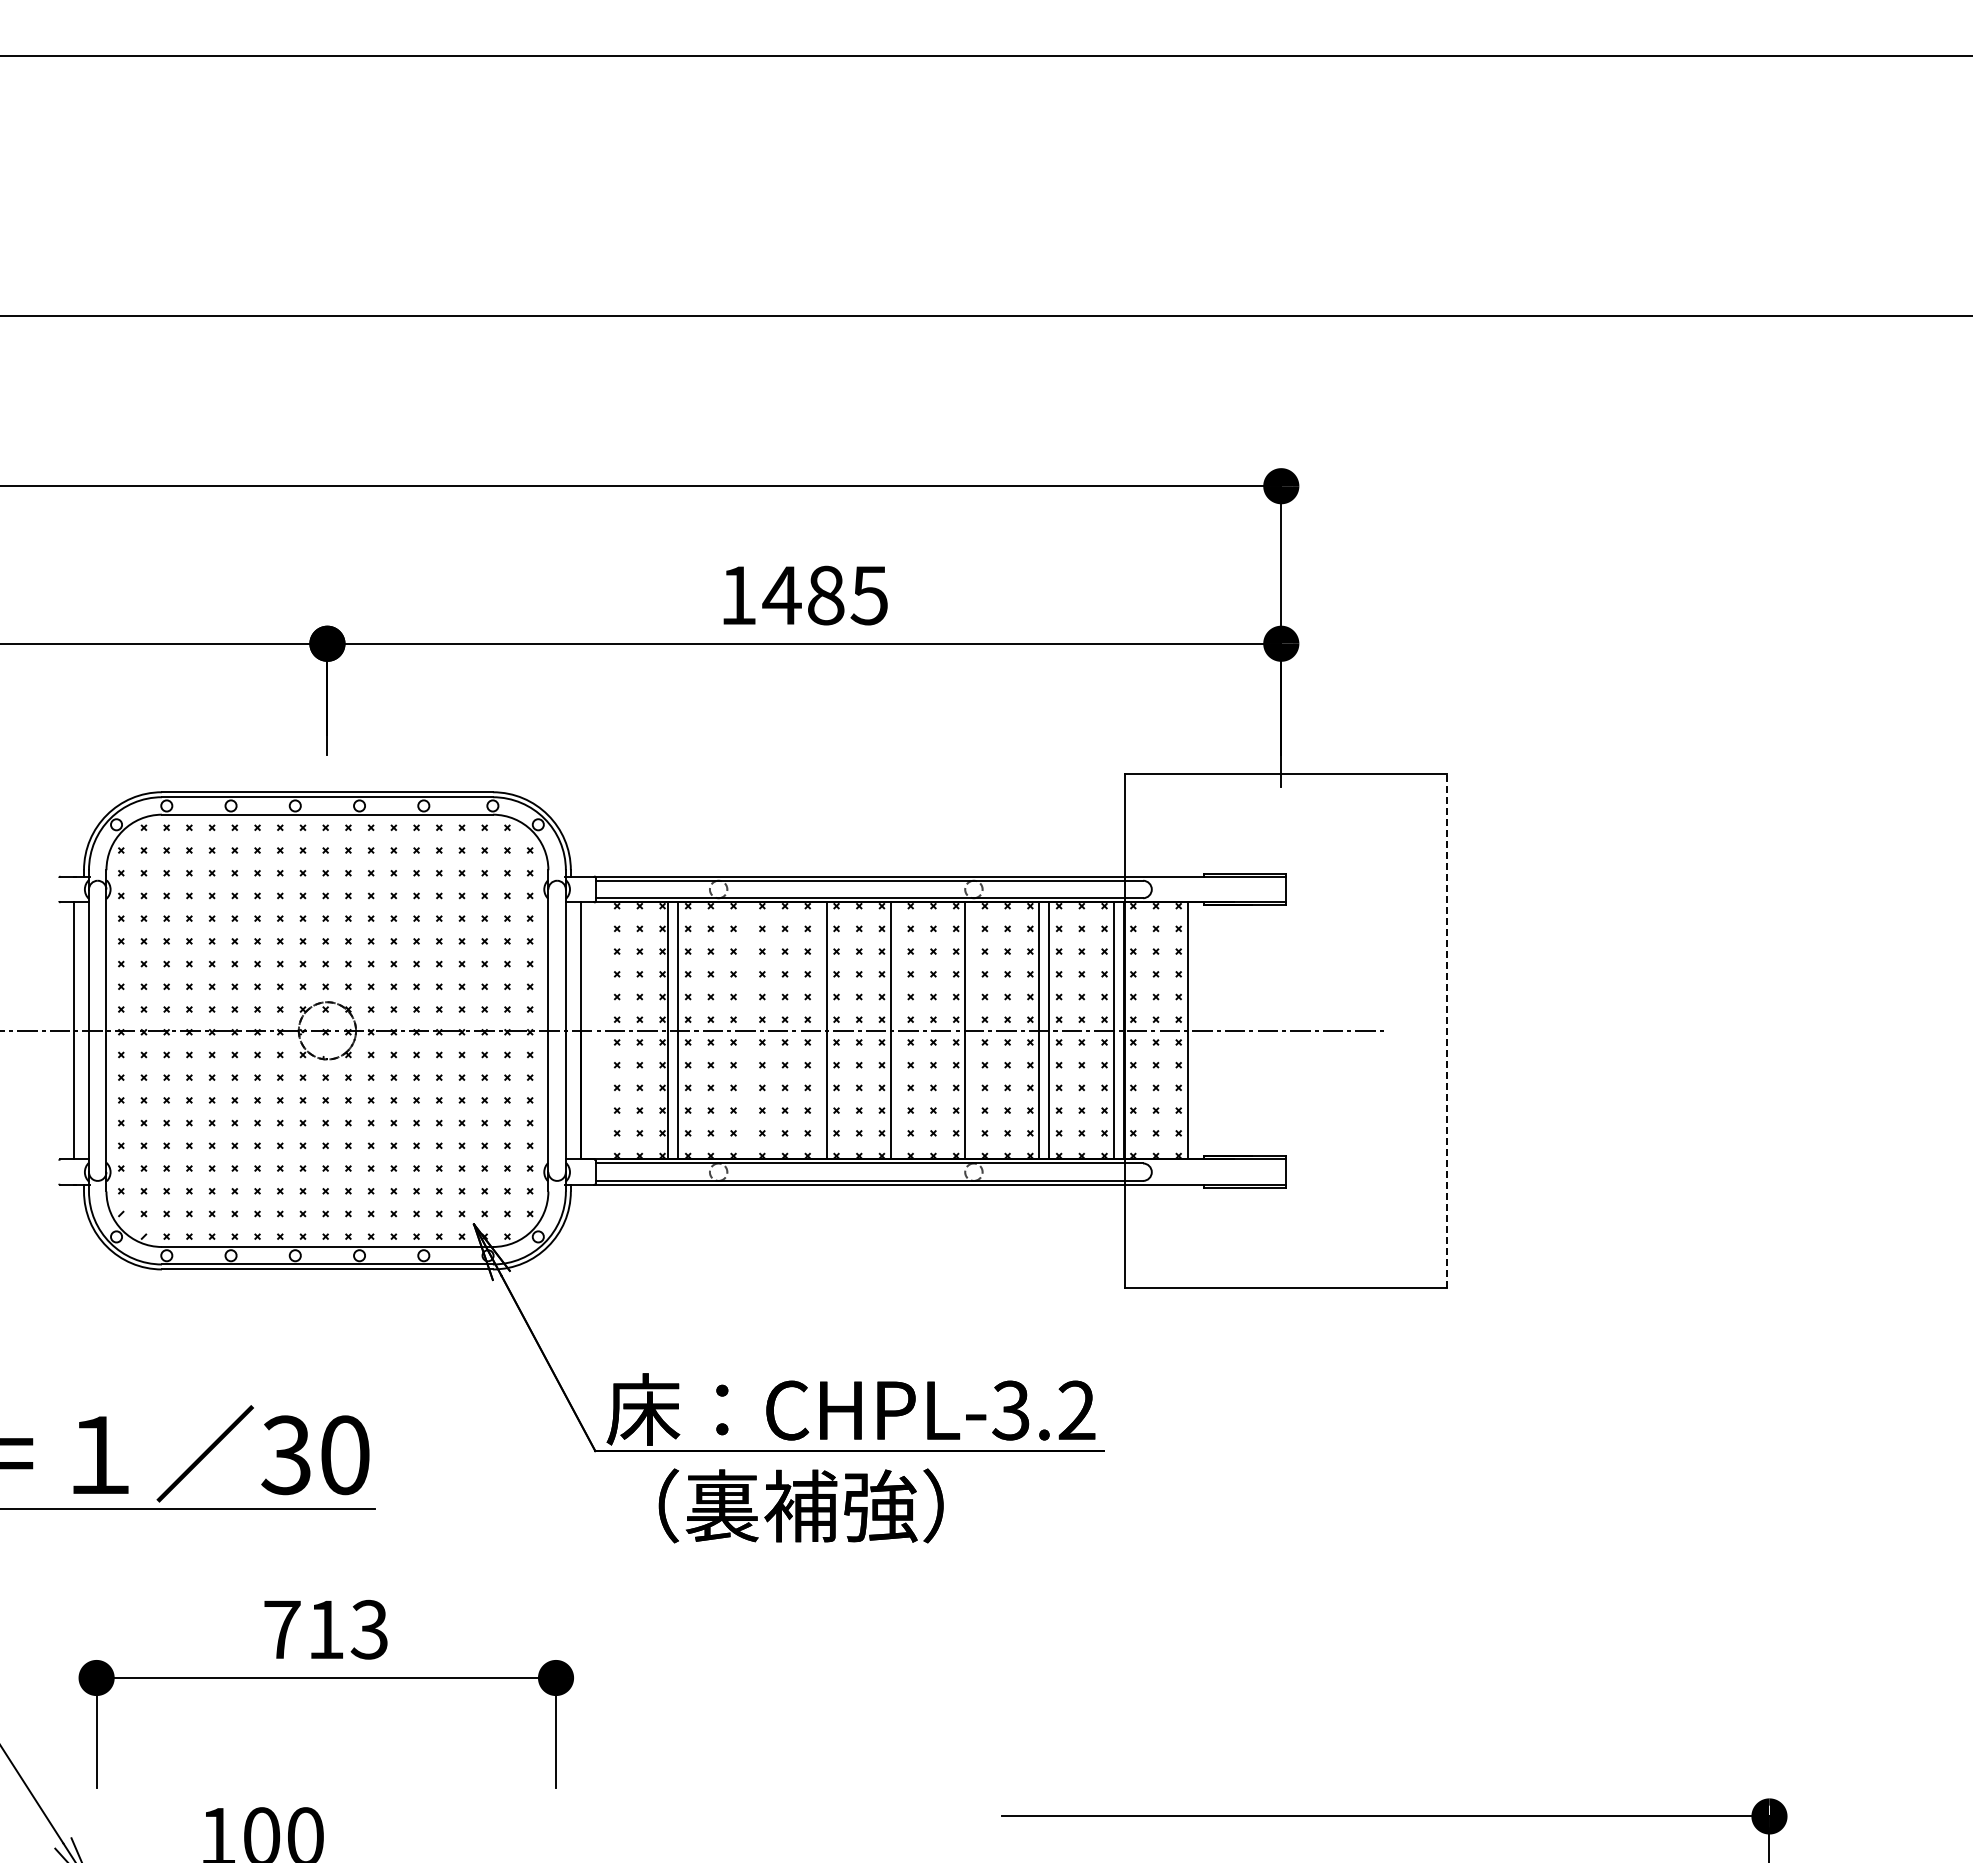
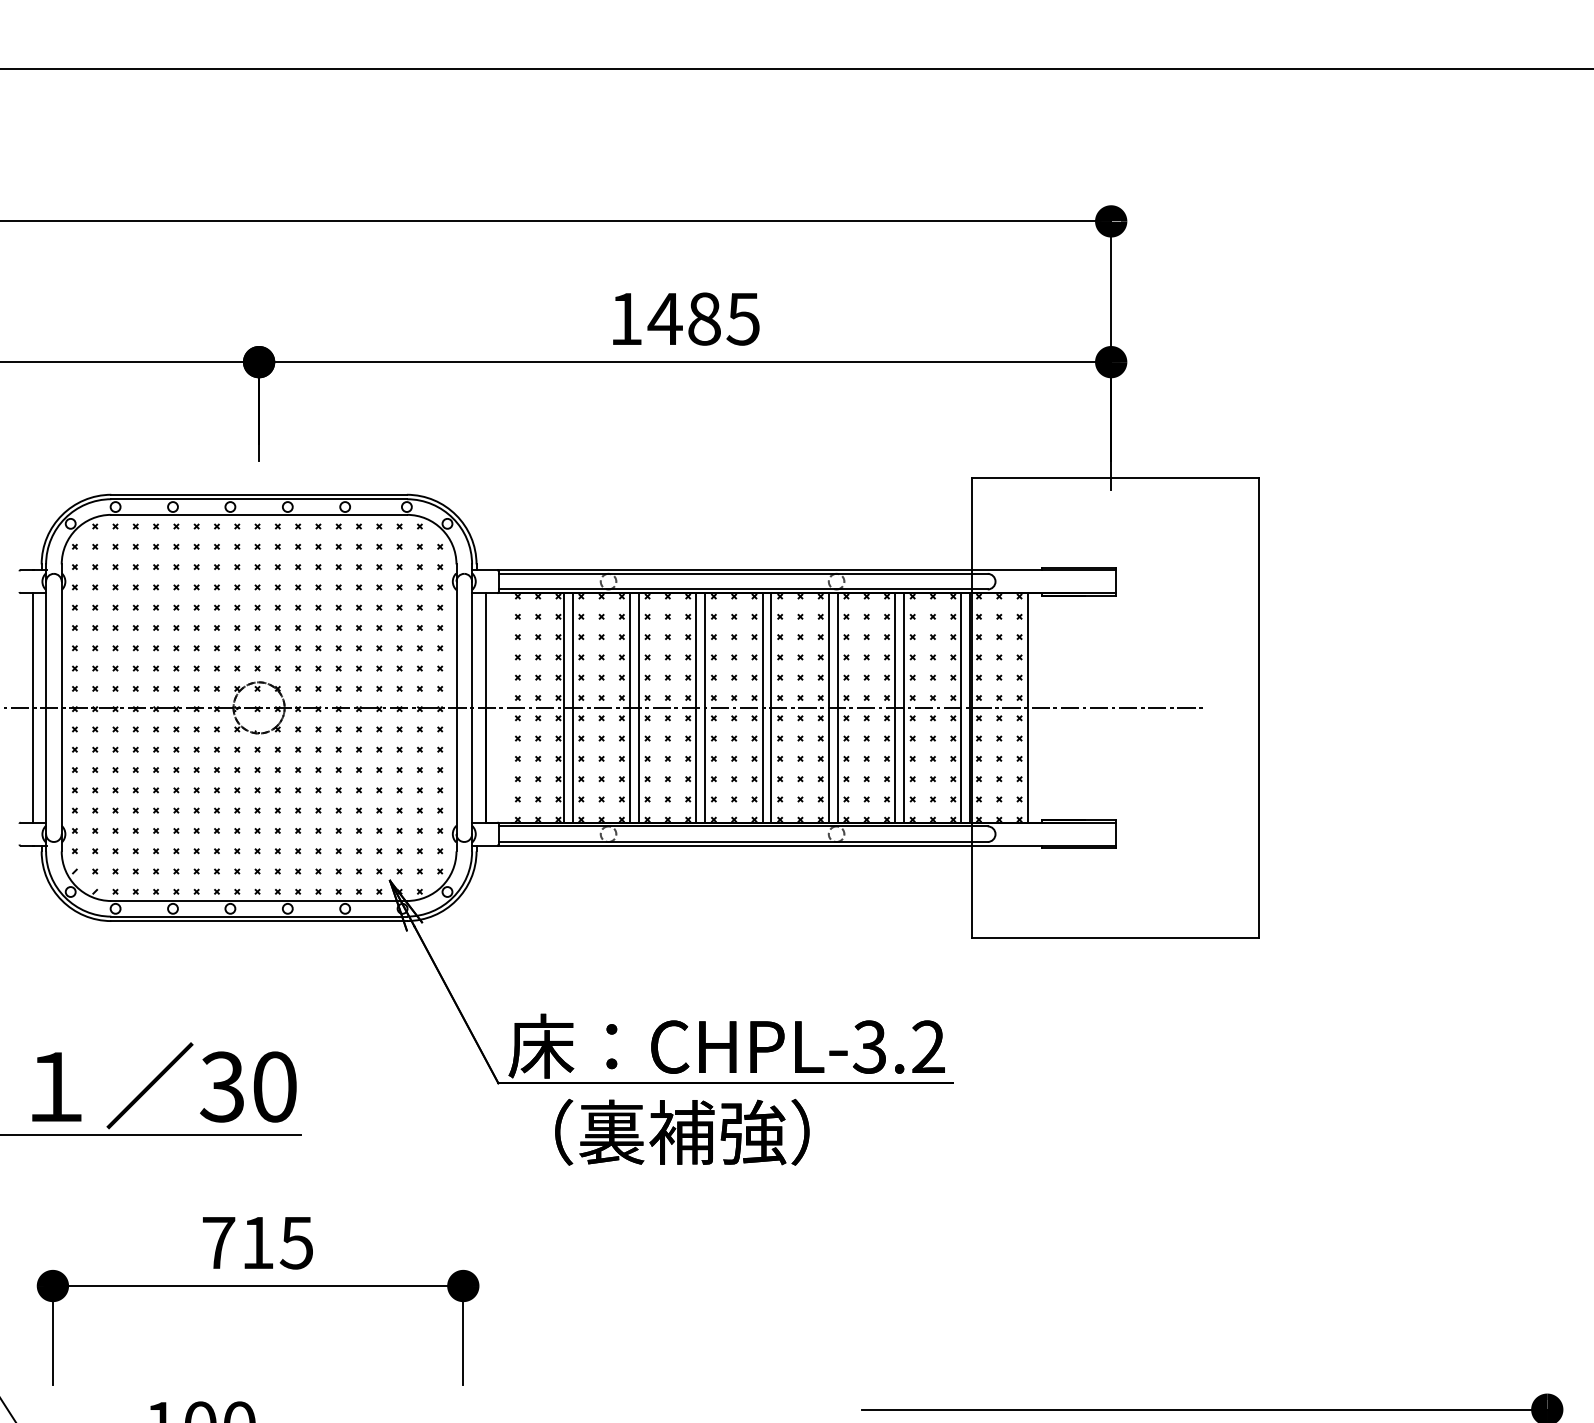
line: (742, 1030) -> (629, 707), added
line: (752, 1030) -> (638, 707), added
line: (816, 1030) -> (695, 707), added
line: (900, 1030) -> (771, 707), added
line: (975, 1030) -> (838, 707), added
line: (1446, 1030) -> (1258, 707), dashed -> solid
text: (368, 1629) -> (295, 1242), 713 -> 715

